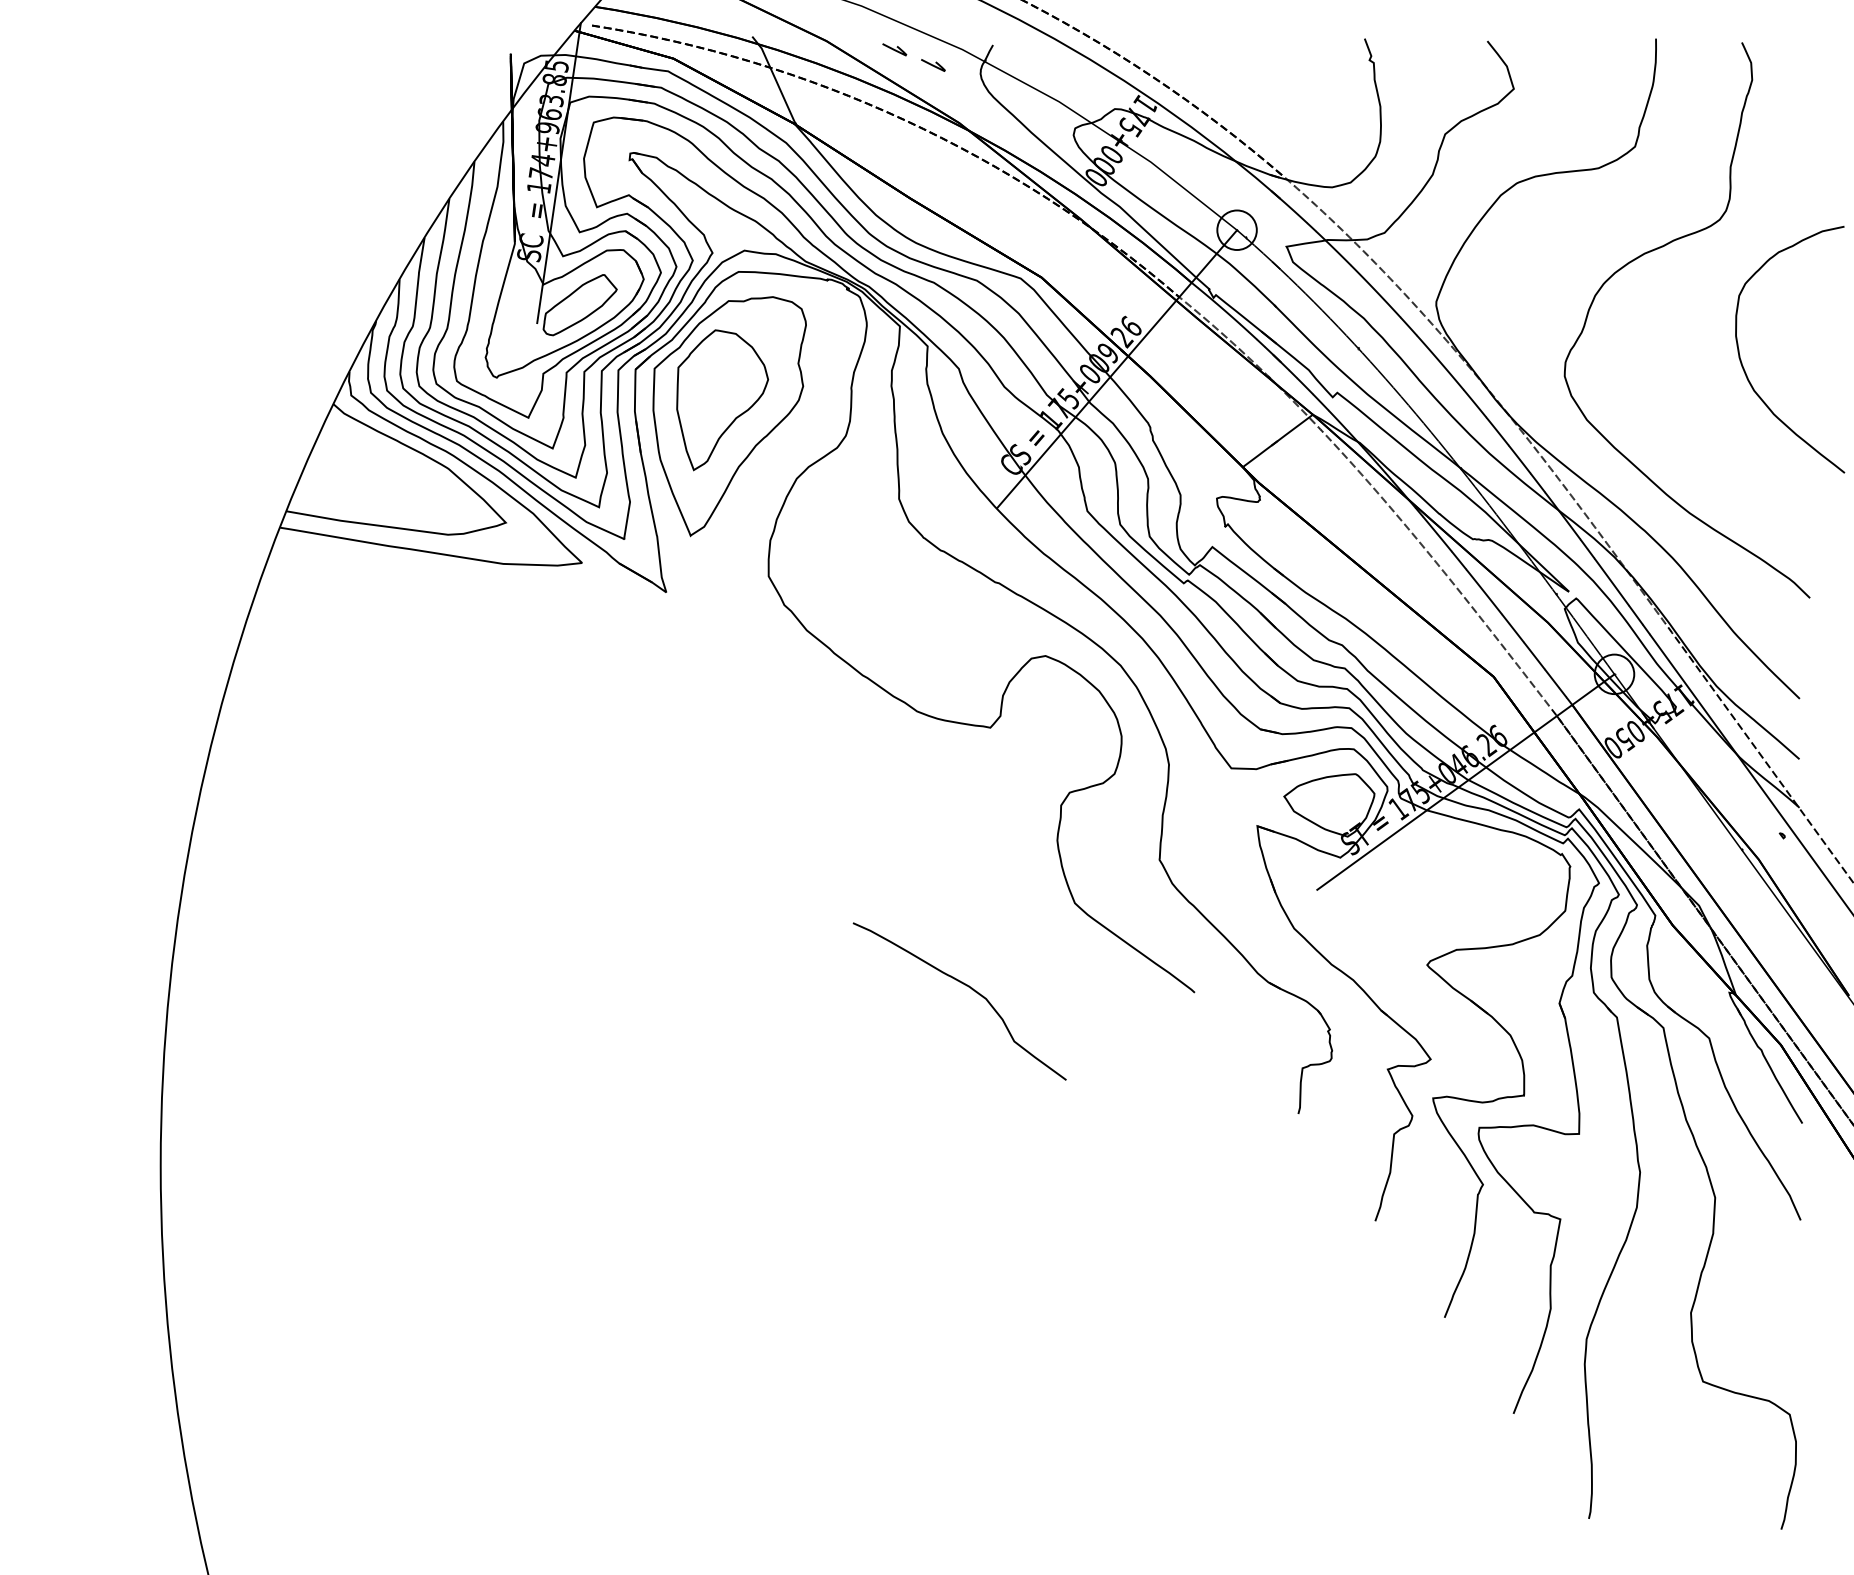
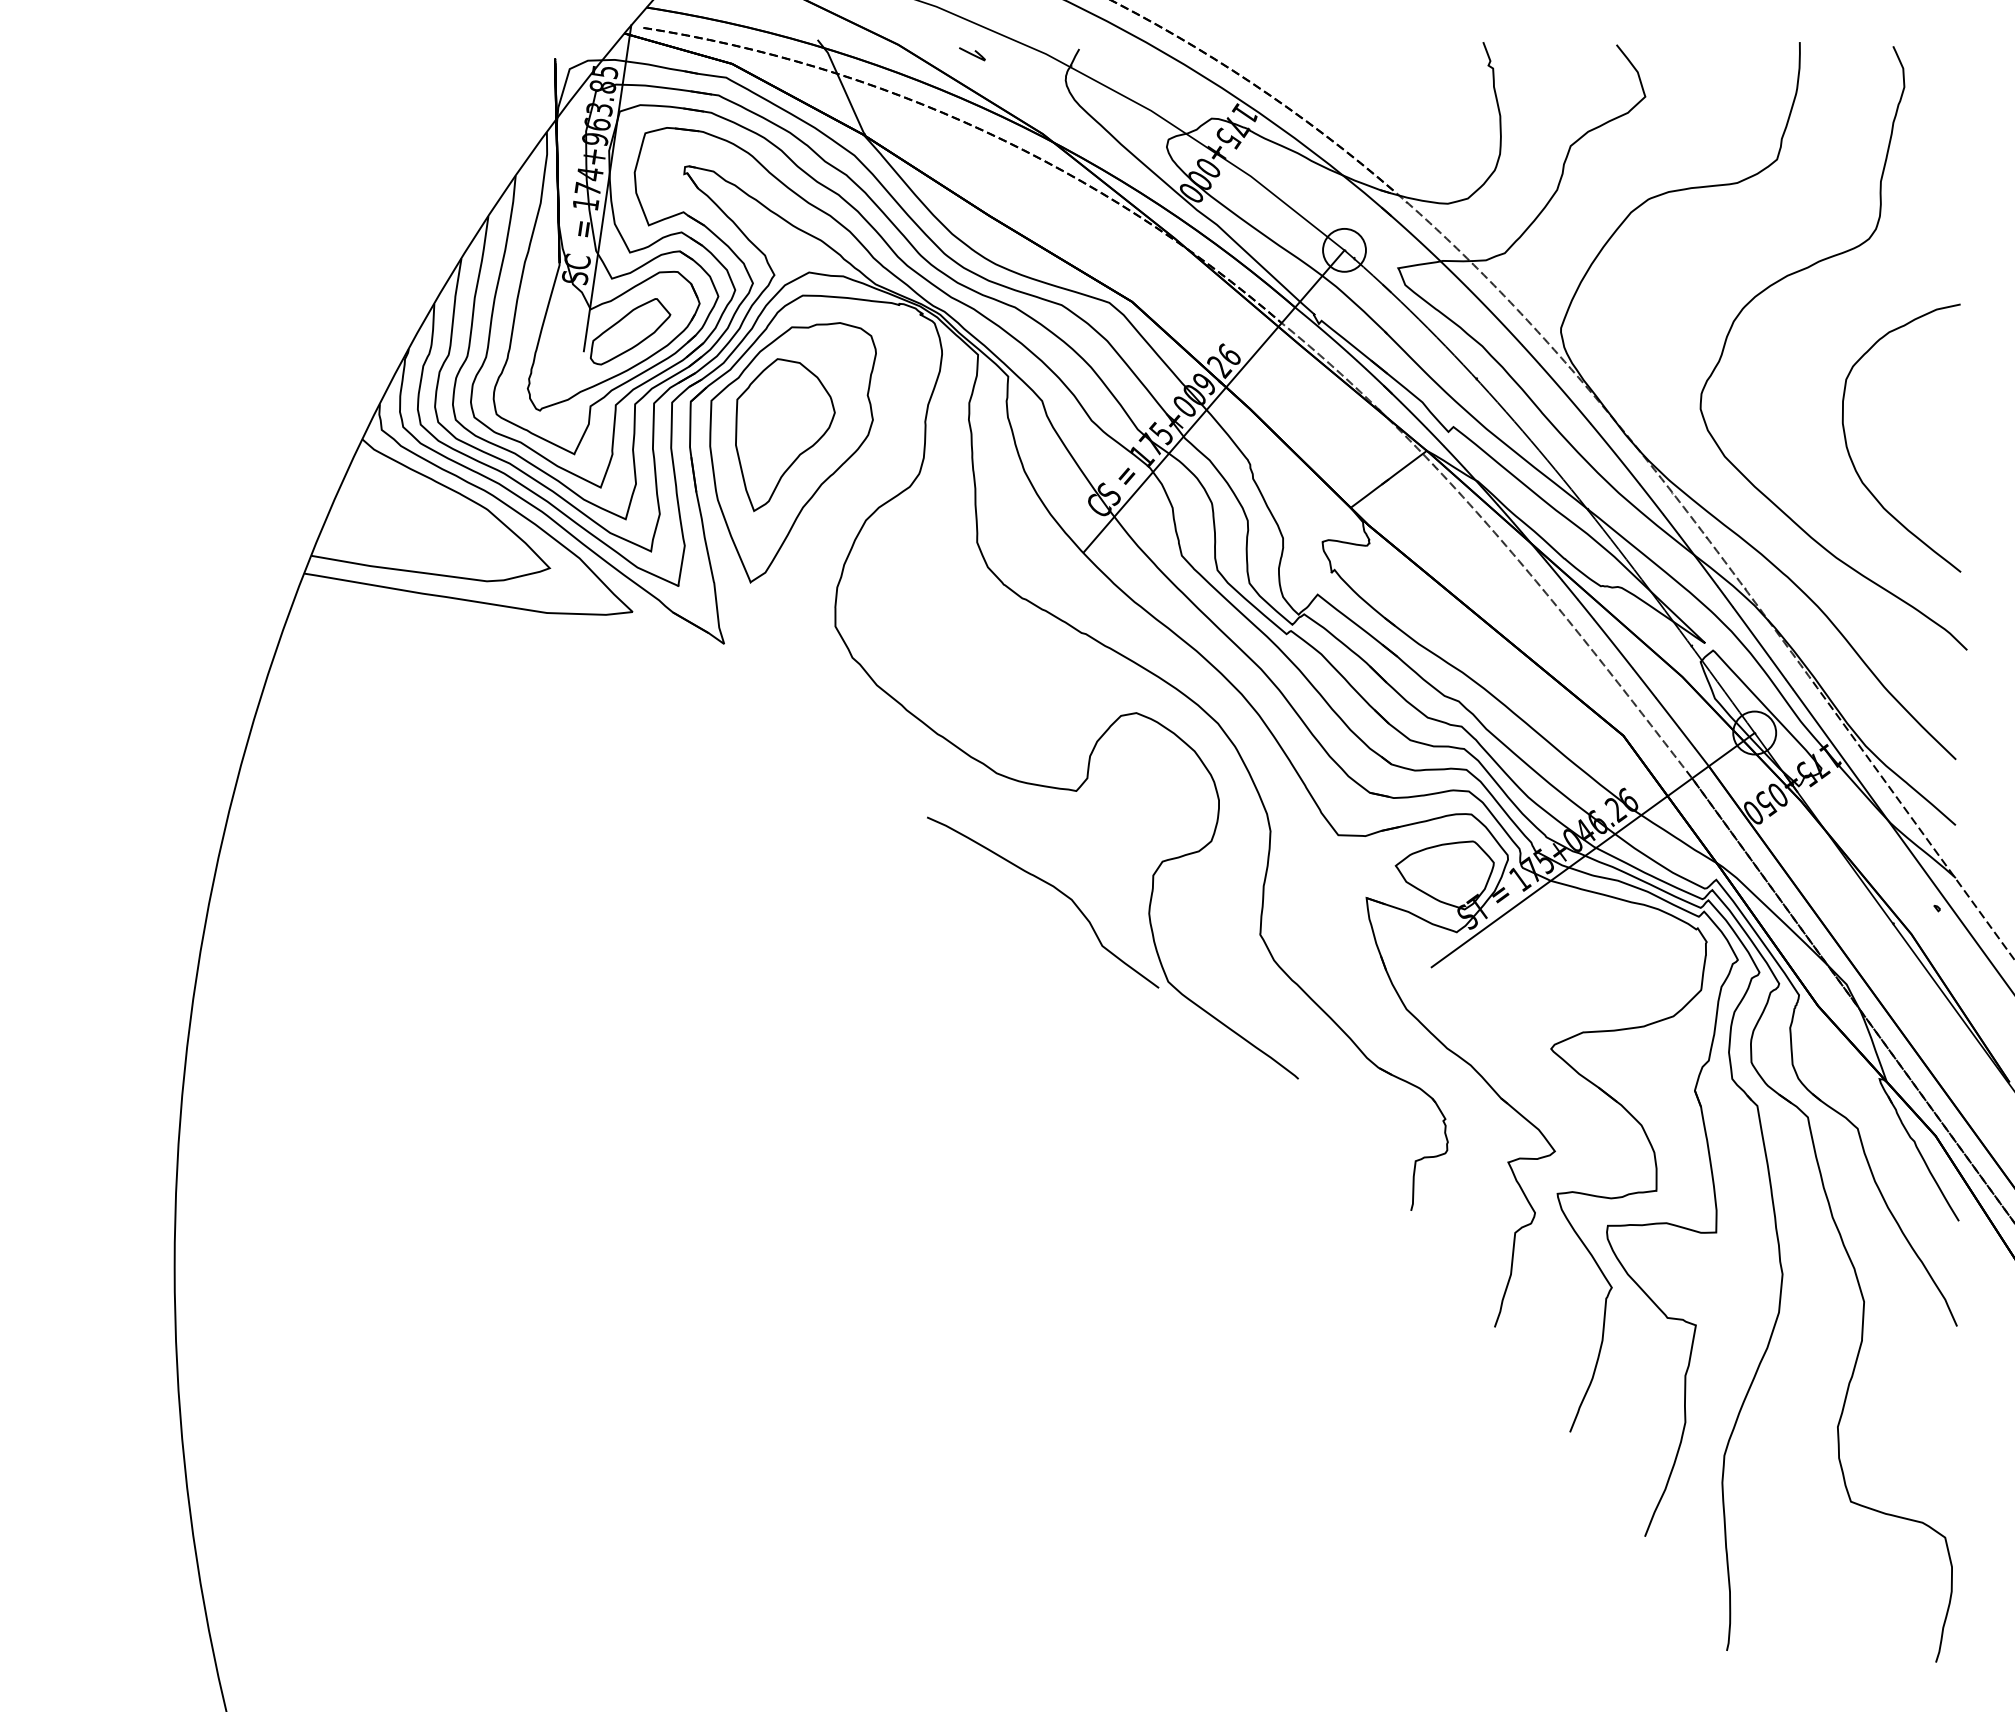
curve: (933, 65) -> (1014, 71), removed
curve: (1744, 369) -> (1852, 459), moved
curve: (971, 989) -> (1055, 889), moved

